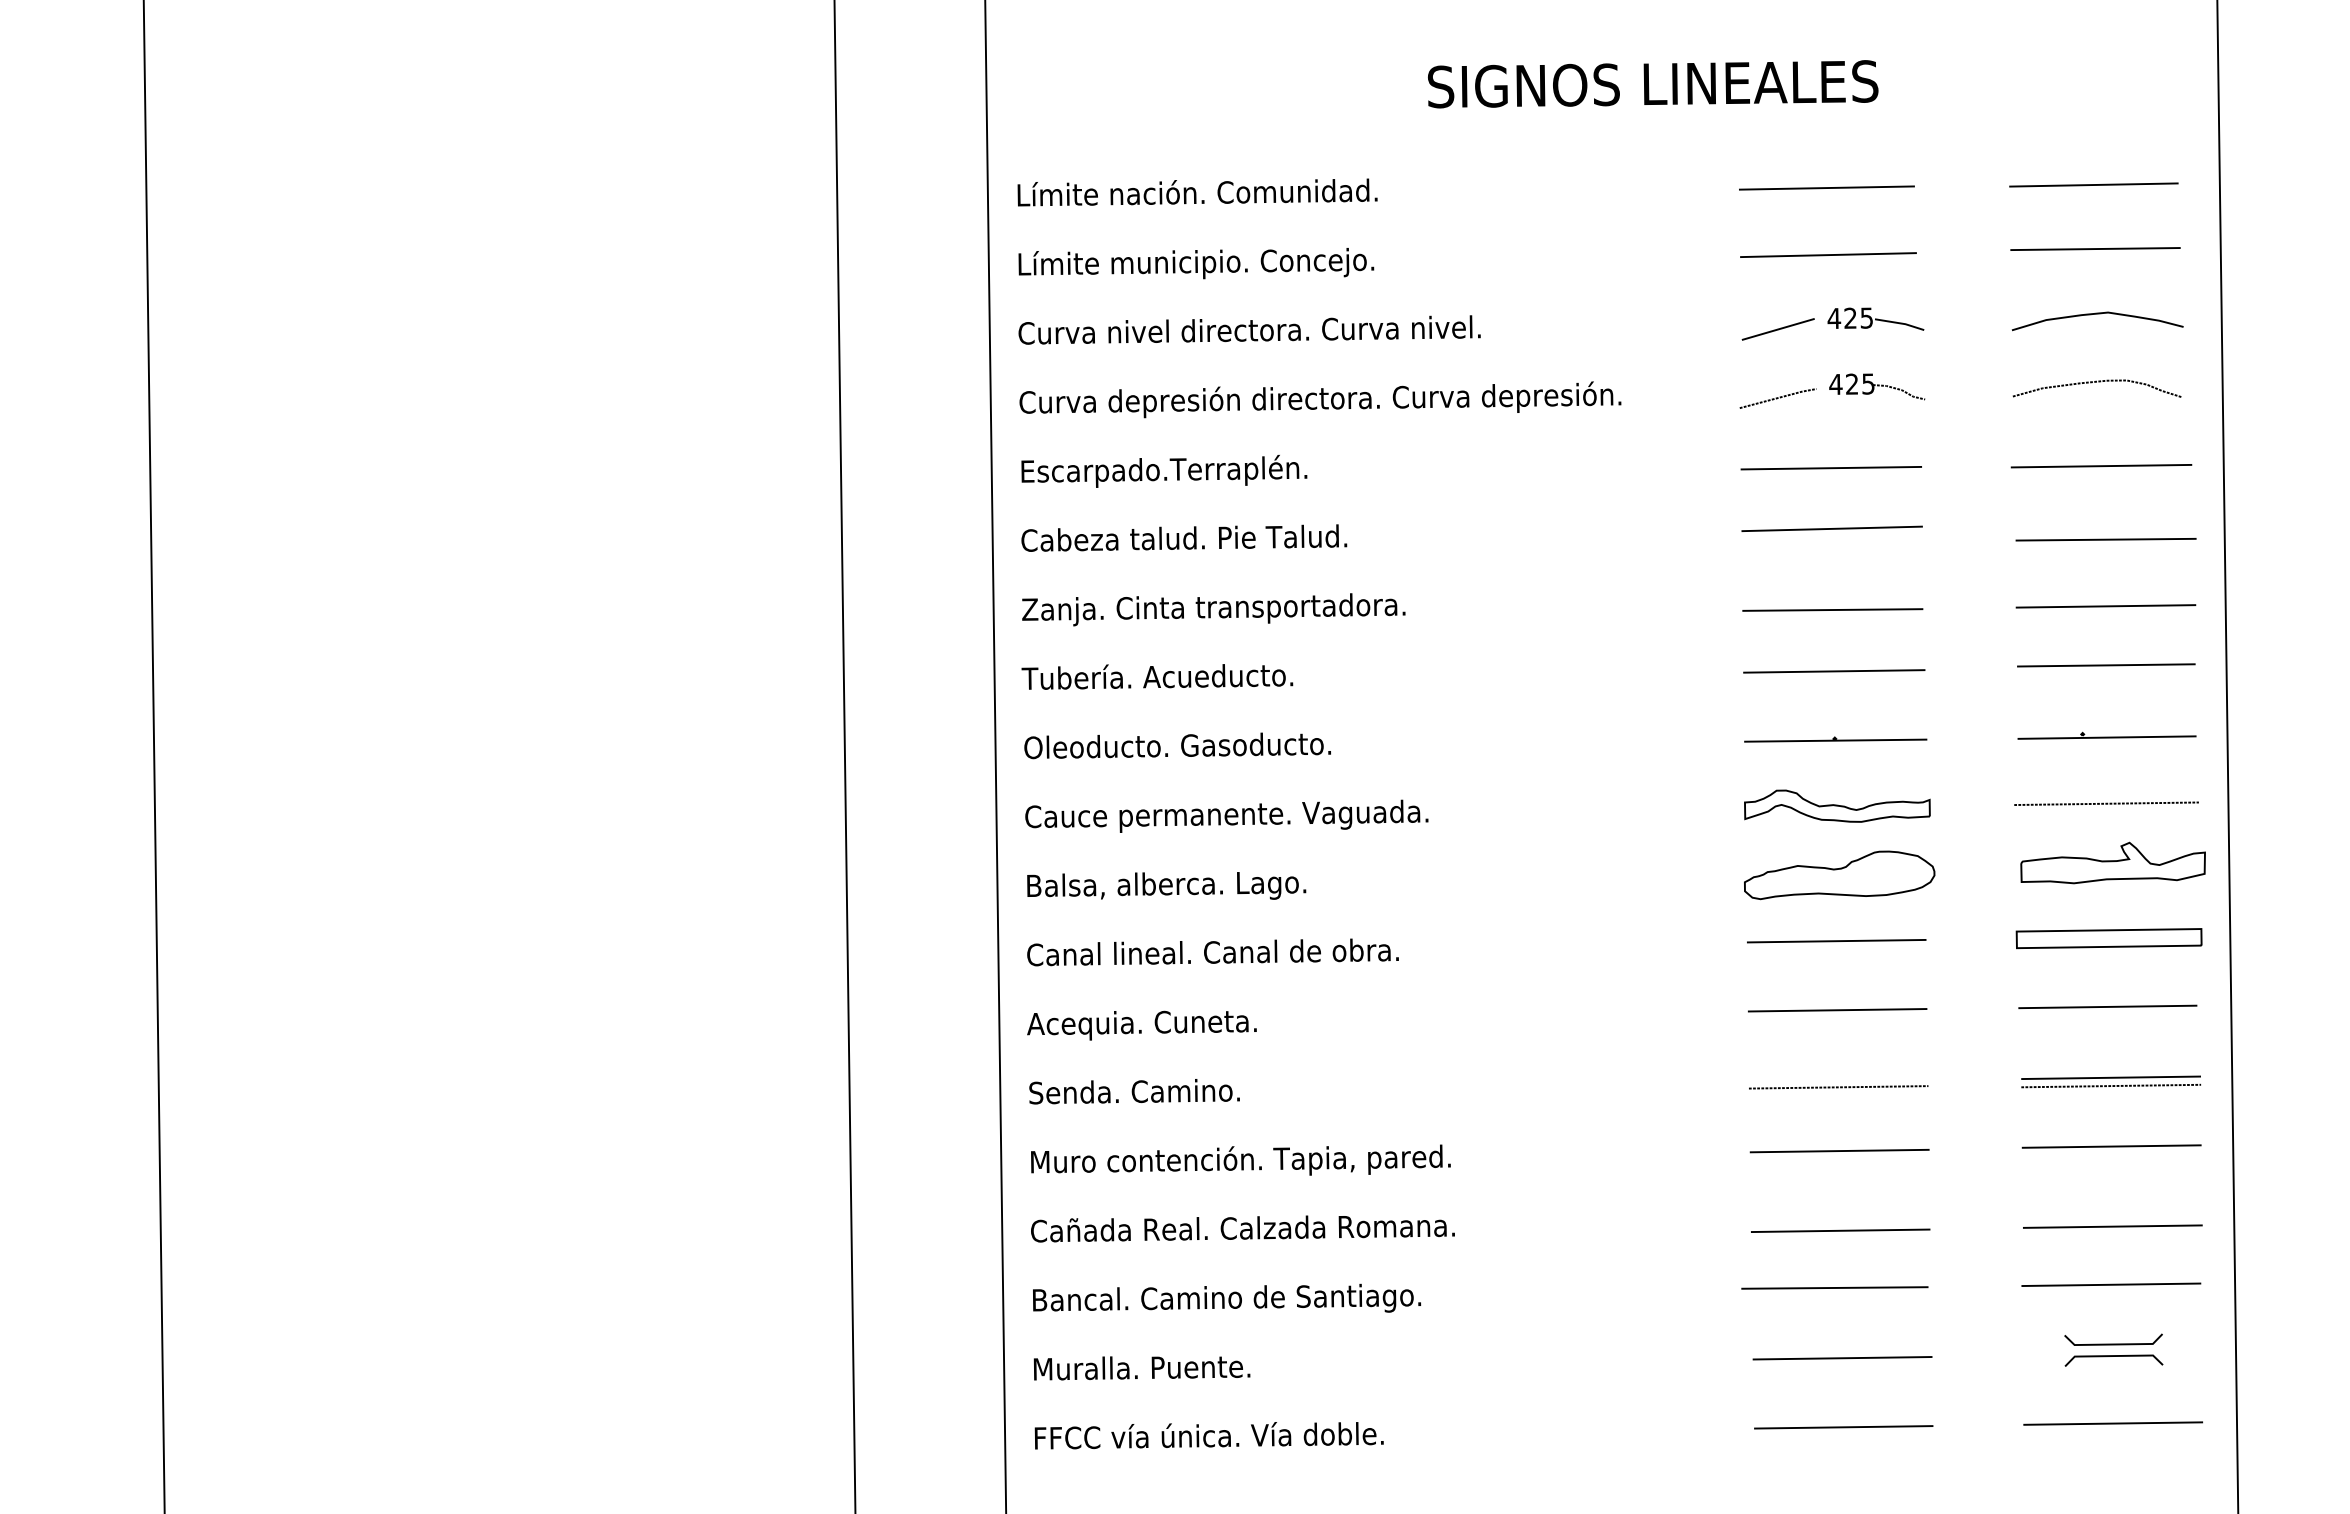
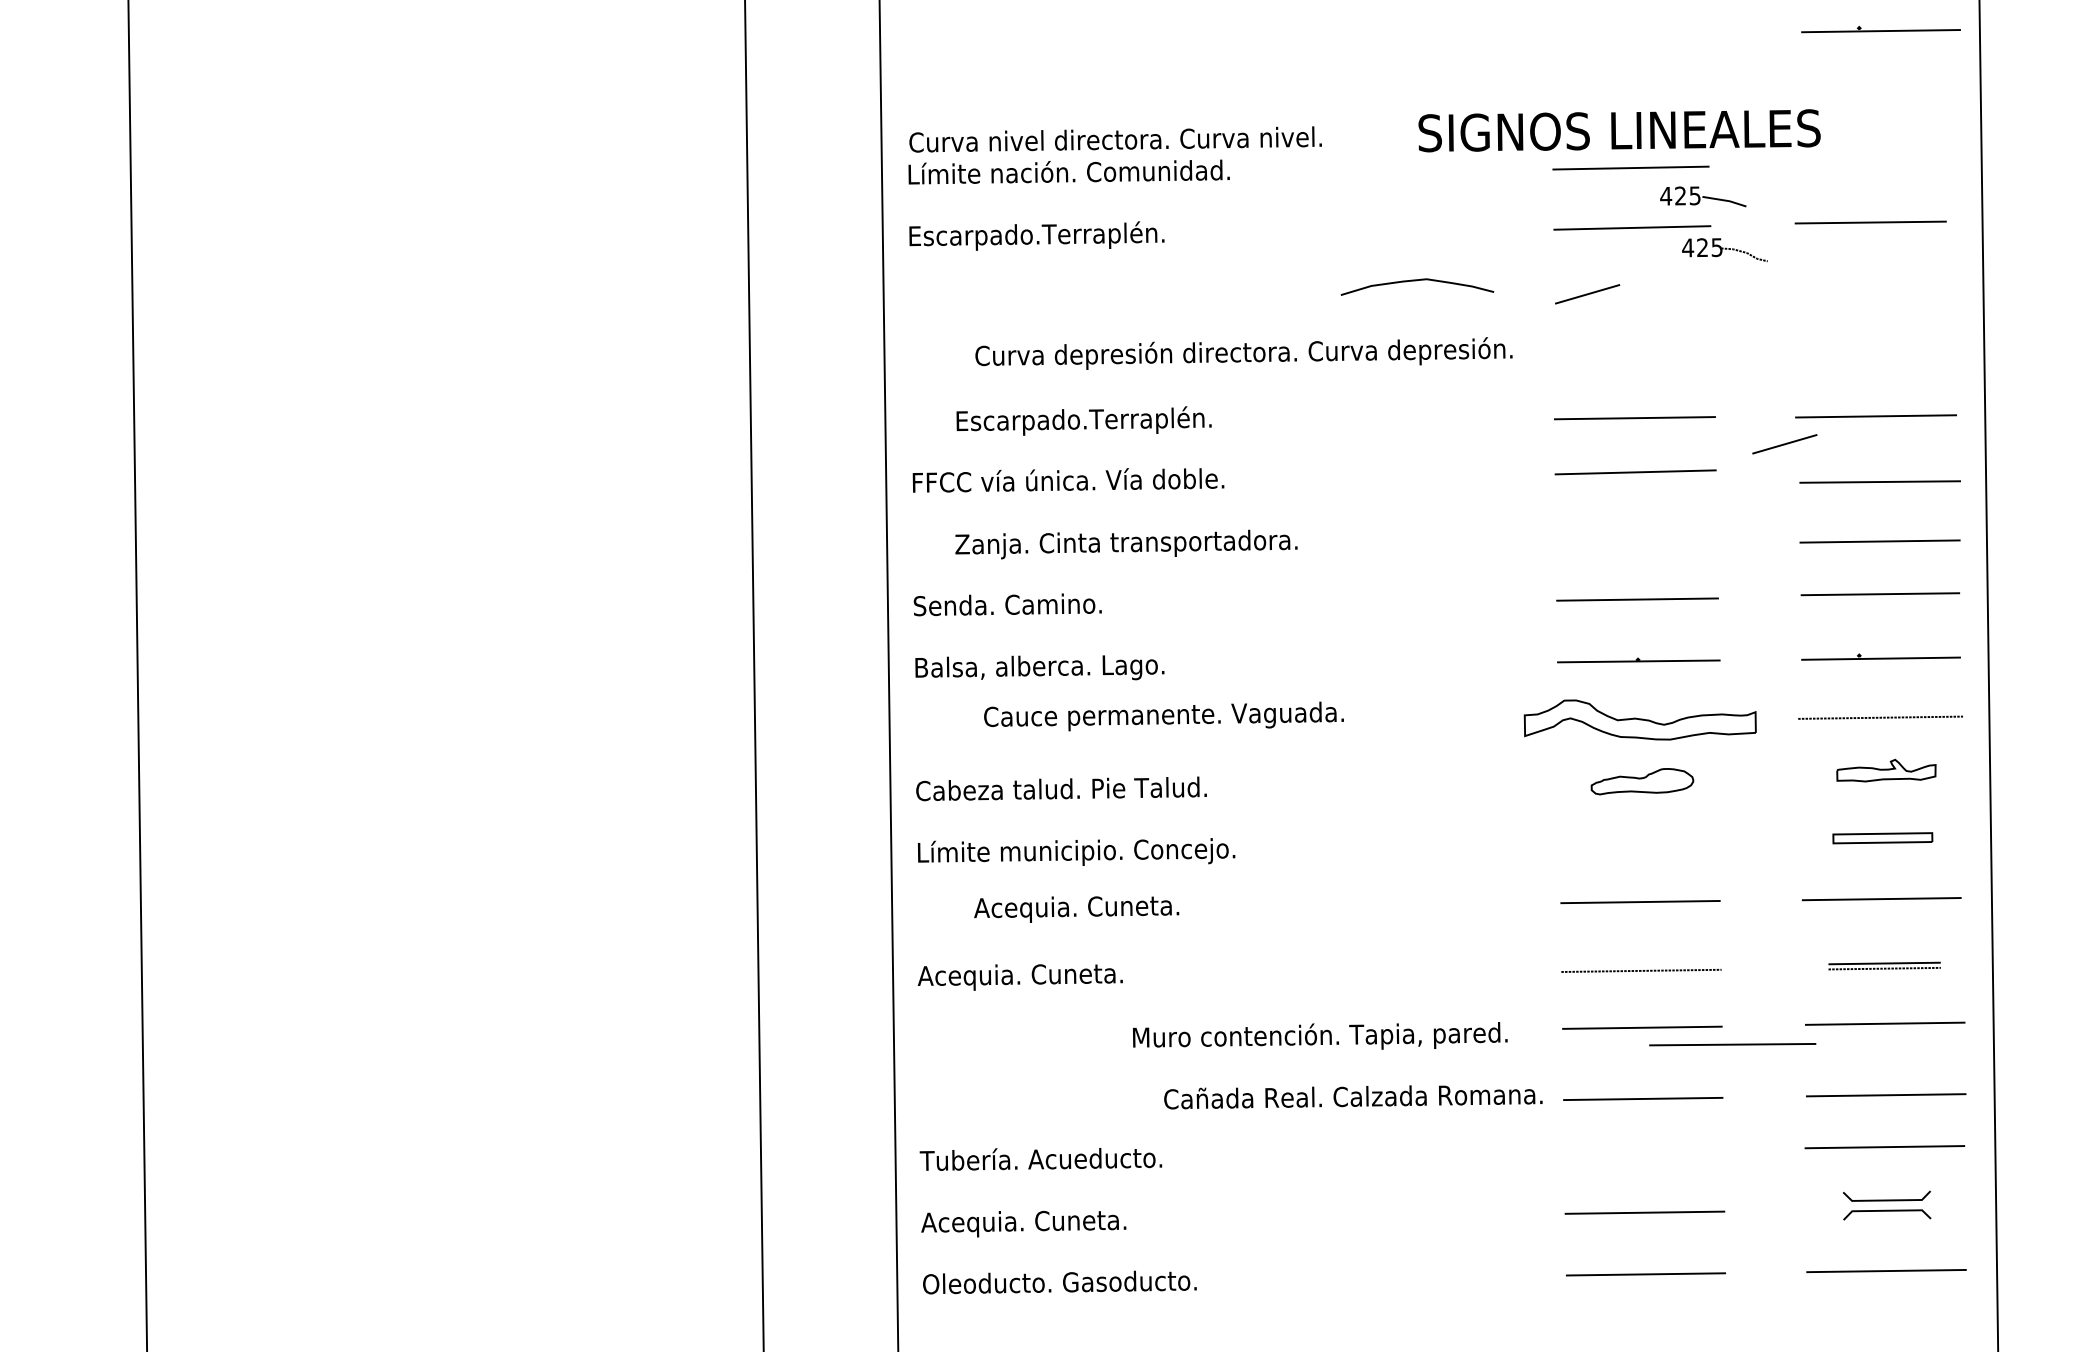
part: (2106, 32) -> (1880, 29), added
text: (1653, 84) -> (1619, 131), moved
line: (2093, 184) -> (1868, 164), removed
text: (1197, 263) -> (1069, 235), Límite municipio. Concejo. -> Escarpado.Terraplén.
curve: (2097, 314) -> (1417, 280), moved
part: (1875, 318) -> (1702, 196), moved
text: (1249, 329) -> (1115, 139), moved
curve: (2096, 382) -> (1871, 341), removed
part: (1877, 386) -> (1725, 249), moved
line: (1777, 398) -> (1586, 355), removed
text: (1320, 399) -> (1244, 353), moved
text: (1164, 470) -> (1084, 420), moved
line: (1998, 497) -> (1784, 444), added
text: (1196, 537) -> (1068, 480), Cabeza talud. Pie Talud. -> FFCC vía única. Vía doble.
text: (1213, 609) -> (1126, 544), moved
line: (1832, 609) -> (1635, 544), removed
text: (1157, 677) -> (1033, 605), Tubería. Acueducto. -> Senda. Camino.
text: (1177, 746) -> (1051, 666), Oleoducto. Gasoducto. -> Balsa, alberca. Lago.
part: (1837, 805) -> (1640, 719), size x1.4
text: (1226, 815) -> (1163, 715), moved
part: (2112, 862) -> (1885, 770), size x0.6
part: (1839, 875) -> (1642, 781), size x0.6
text: (1188, 884) -> (1061, 789), Balsa, alberca. Lago. -> Cabeza talud. Pie Talud.
part: (2108, 938) -> (1882, 838), size x0.6
line: (1836, 941) -> (1639, 840), removed
text: (1212, 953) -> (1082, 851), Canal lineal. Canal de obra. -> Límite municipio. Concejo.
text: (1141, 1025) -> (1076, 909), moved
part: (2110, 1081) -> (1884, 965), size x0.7
text: (1142, 1094) -> (1019, 977), Senda. Camino. -> Acequia. Cuneta.
text: (1240, 1159) -> (1319, 1035), moved
text: (1242, 1228) -> (1352, 1096), moved
line: (1834, 1287) -> (1732, 1044), moved
text: (1225, 1297) -> (1094, 1158), Bancal. Camino de Santiago. -> Tubería. Acueducto.
text: (1146, 1370) -> (1023, 1223), Muralla. Puente. -> Acequia. Cuneta.
text: (1208, 1435) -> (1078, 1281), FFCC vía única. Vía doble. -> Oleoducto. Gasoducto.

